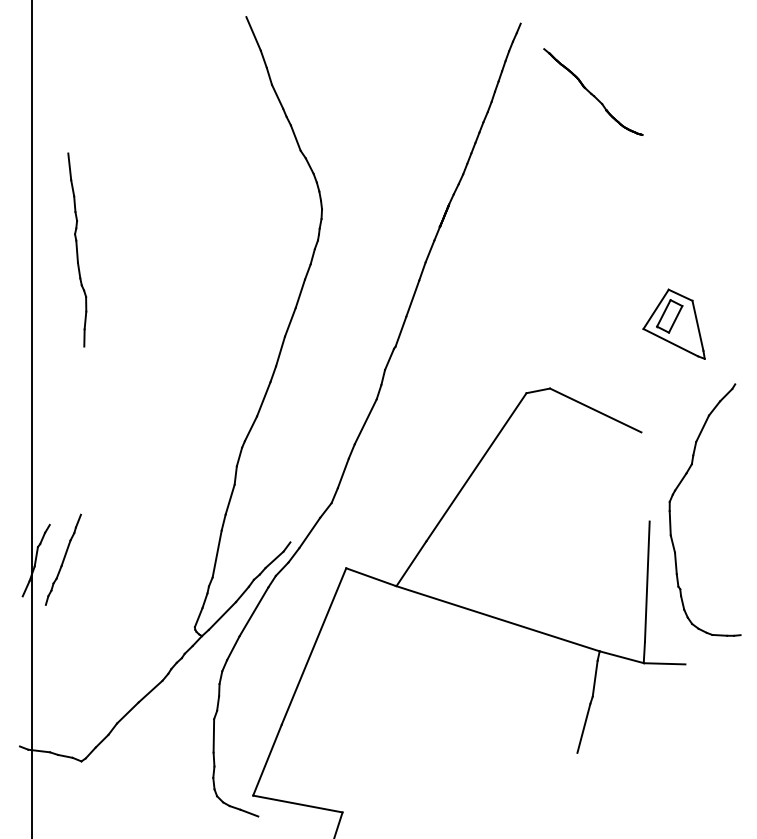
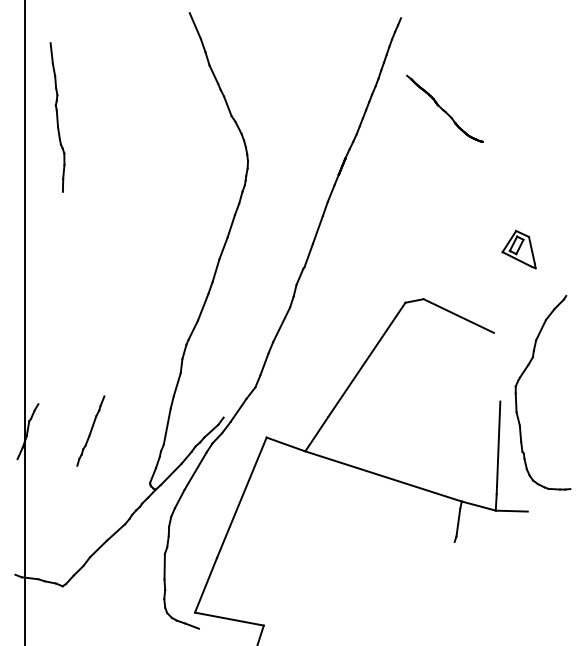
part: (592, 91) -> (444, 108), moved
part: (77, 250) -> (57, 117), moved
part: (673, 324) -> (518, 249), size x0.7
line: (62, 559) -> (90, 430), moved
line: (583, 727) -> (449, 560), removed

